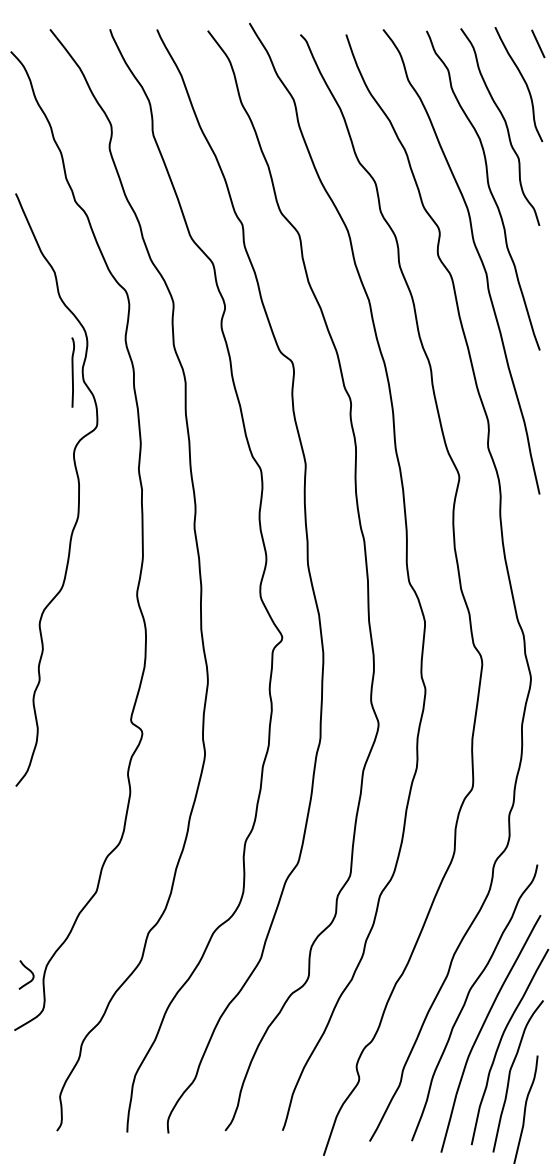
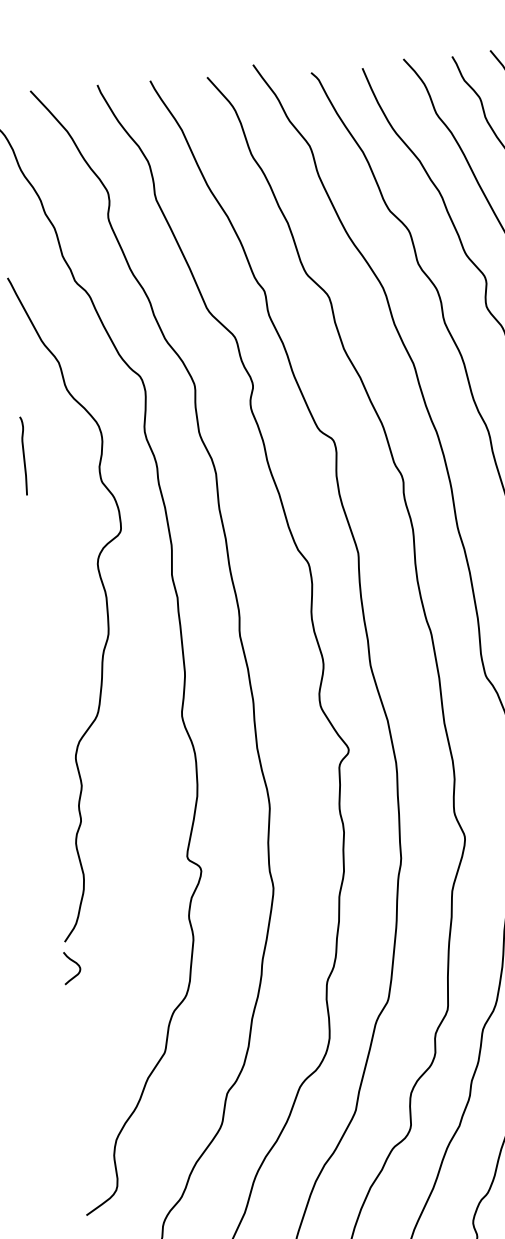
line: (72, 372) -> (23, 455), moved
curve: (29, 971) -> (75, 963), moved

